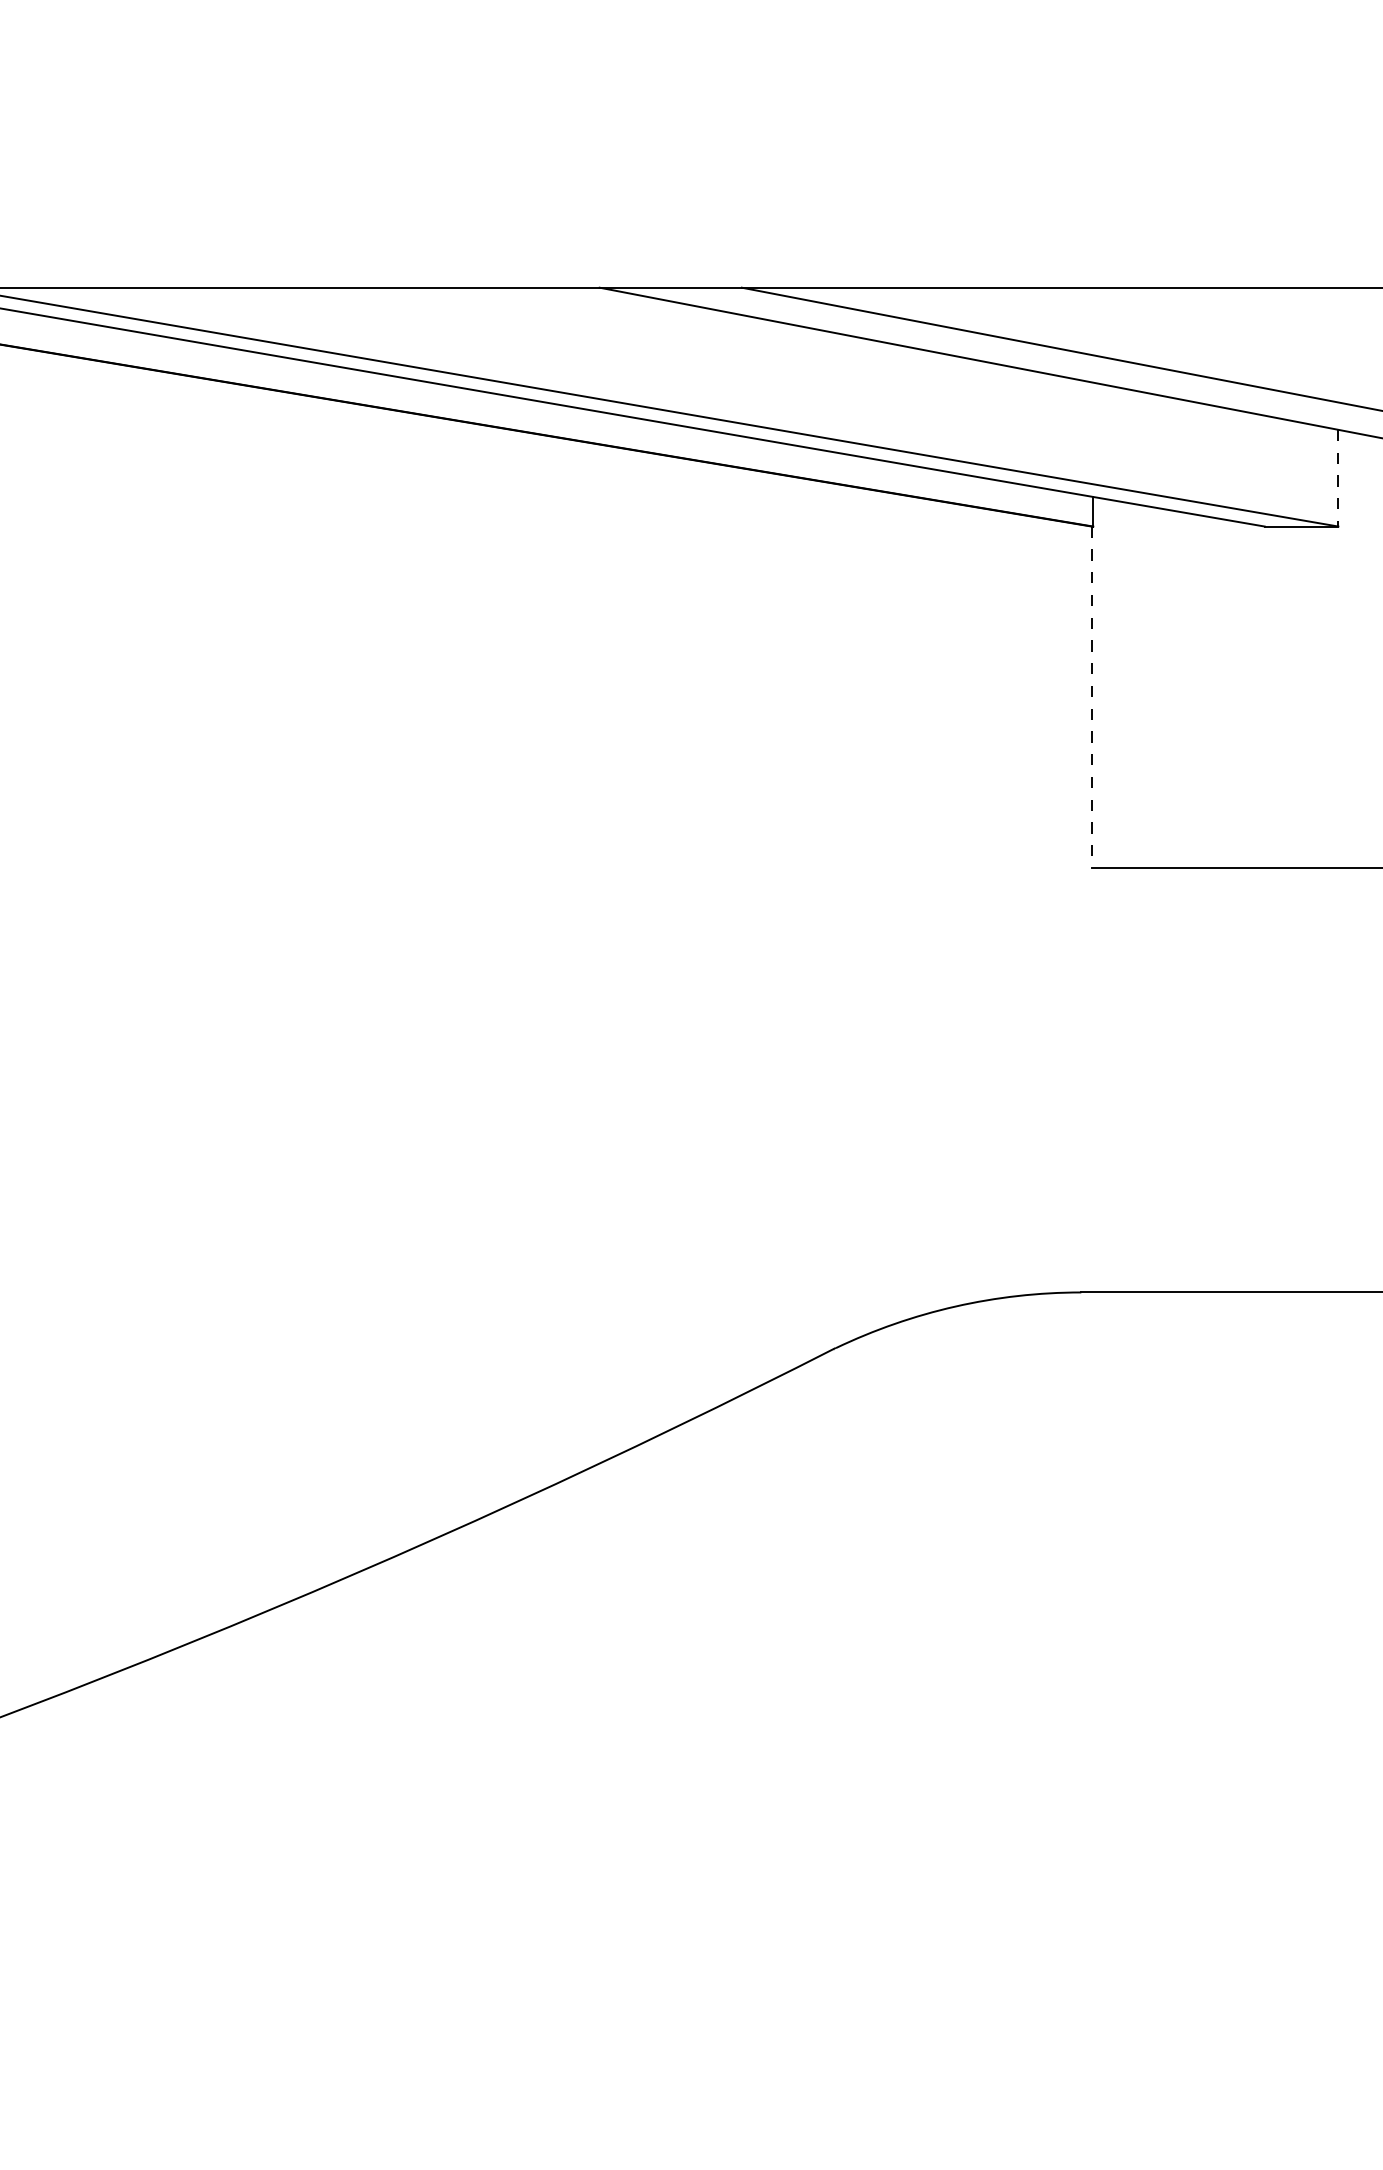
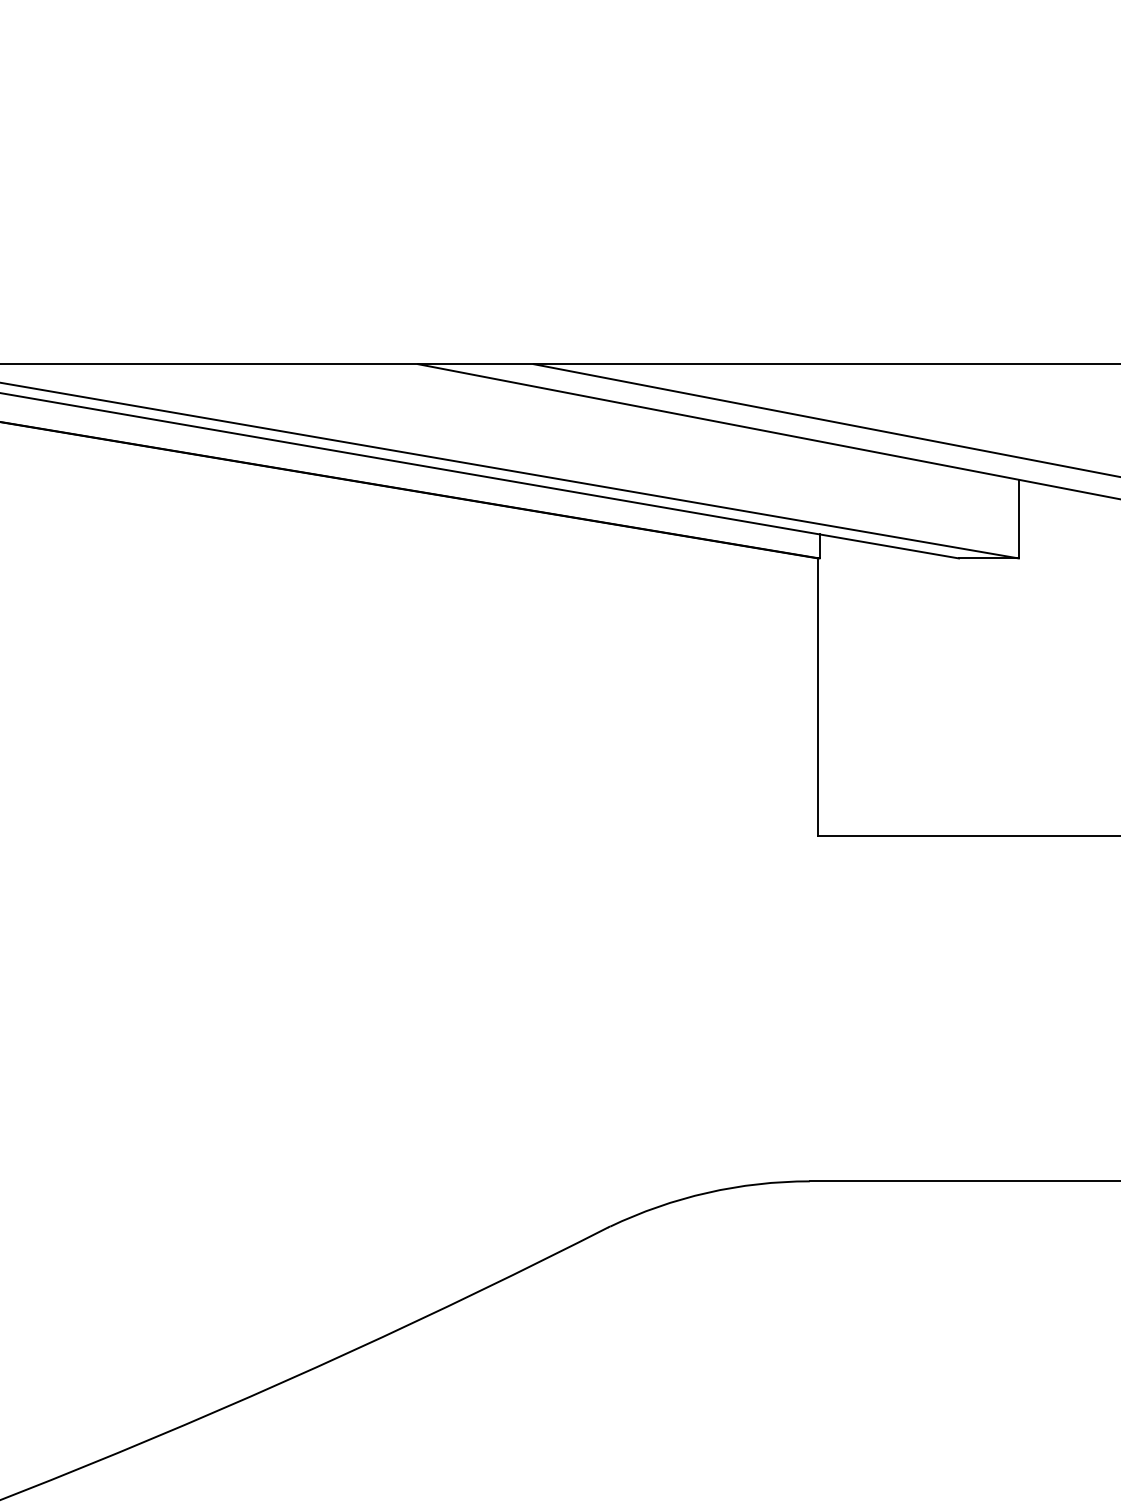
line: (1338, 478) -> (1018, 519), dashed -> solid
line: (1091, 697) -> (818, 697), dashed -> solid

